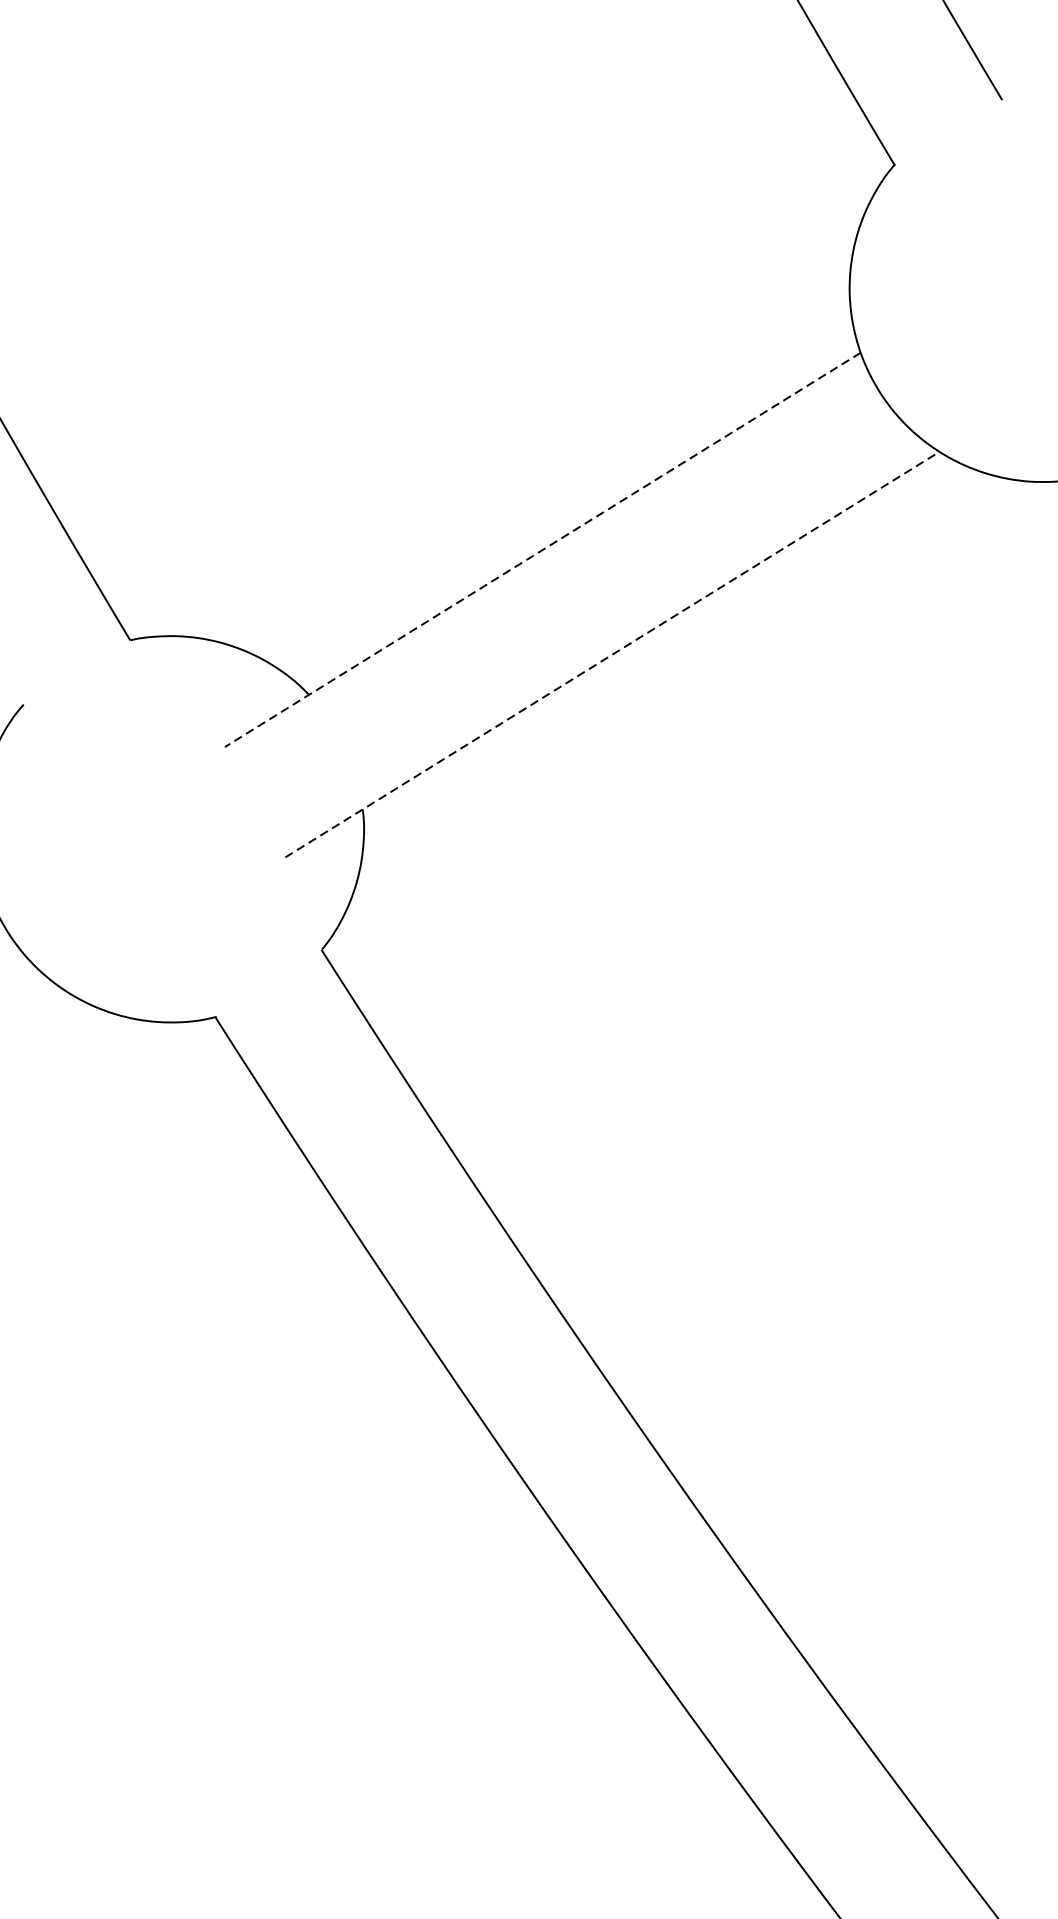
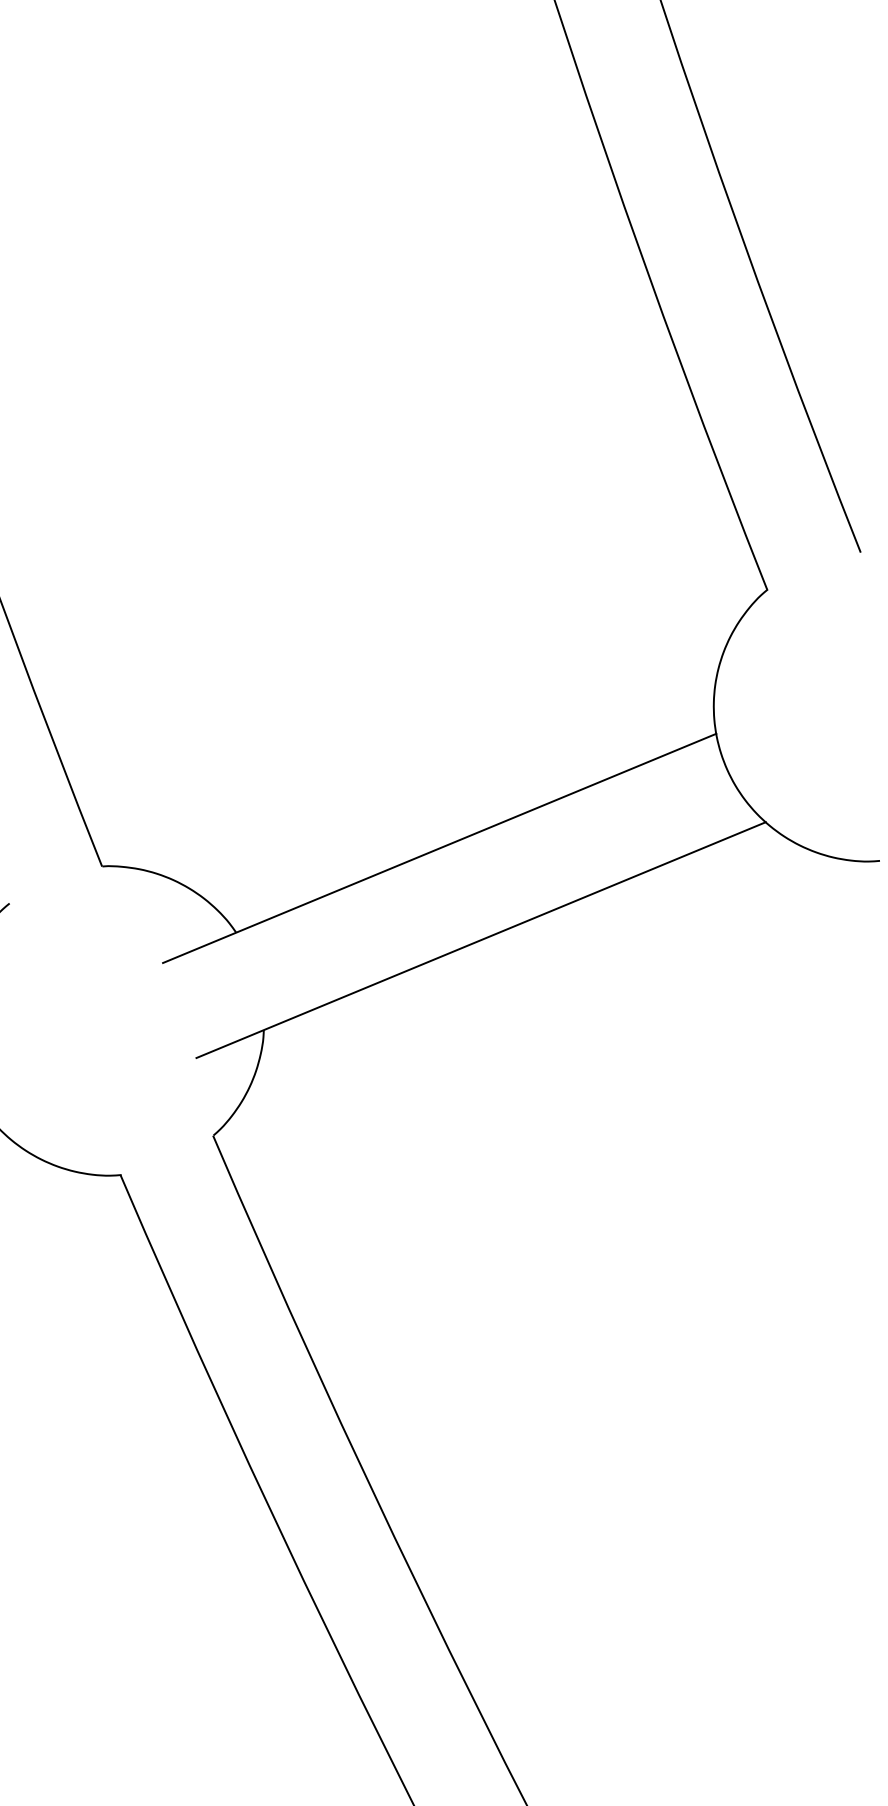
line: (542, 550) -> (439, 848), dashed -> solid
line: (612, 653) -> (481, 939), dashed -> solid

